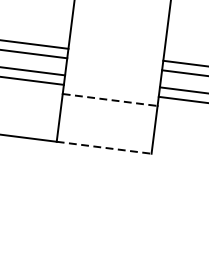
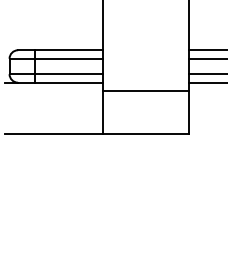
line: (110, 99) -> (146, 90), dashed -> solid
line: (104, 147) -> (146, 133), dashed -> solid

